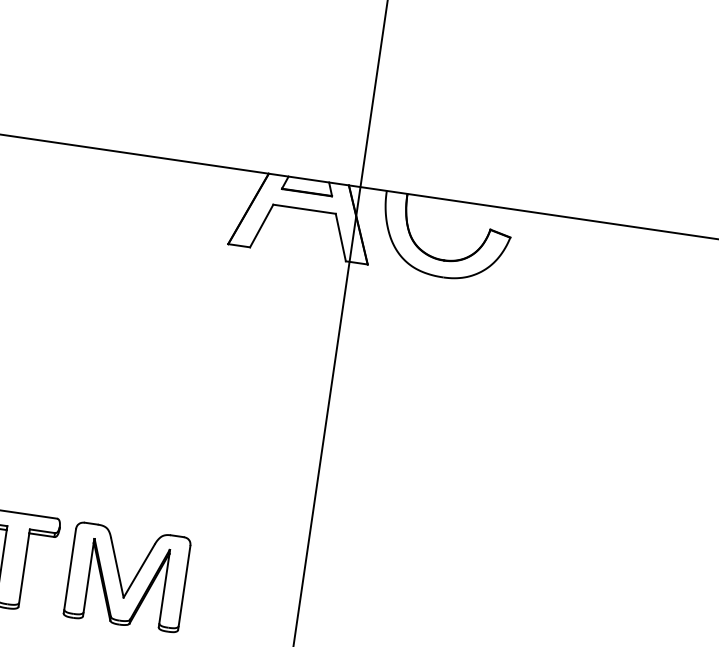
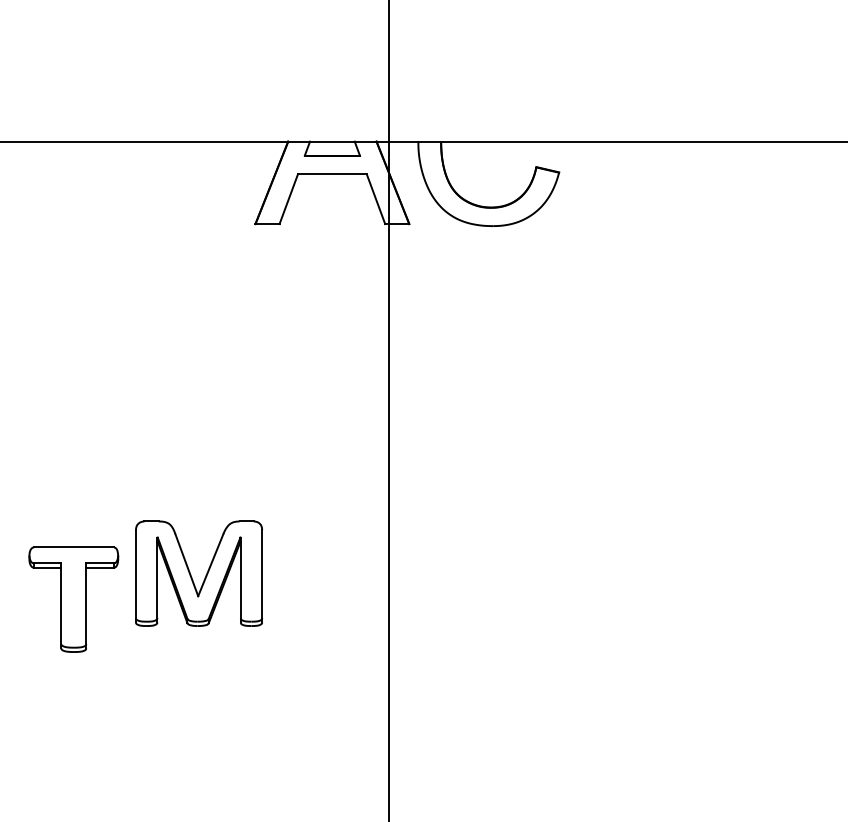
part: (120, 577) -> (191, 574), moved

